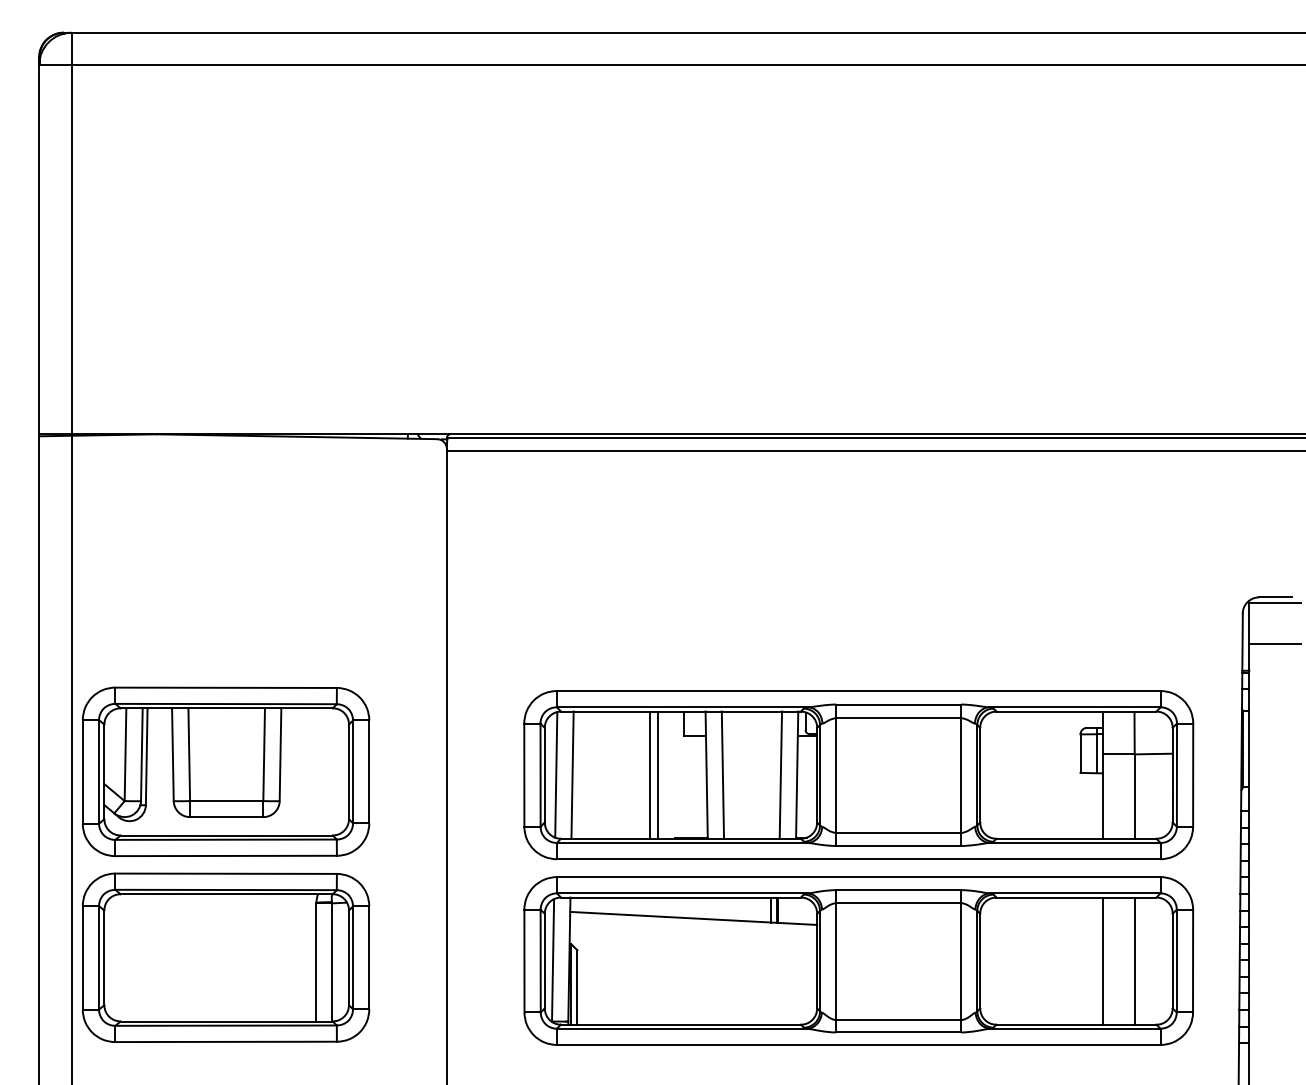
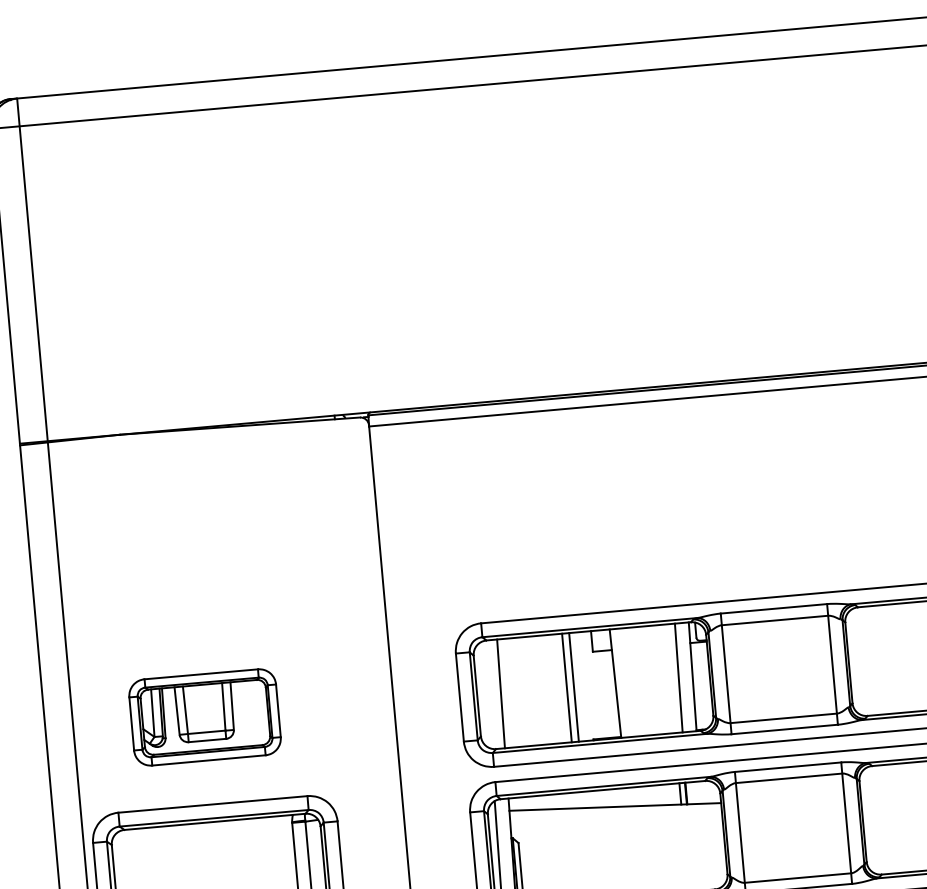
part: (225, 771) -> (204, 717), size x0.6
line: (556, 774) -> (487, 694), removed
line: (722, 774) -> (628, 681), removed

